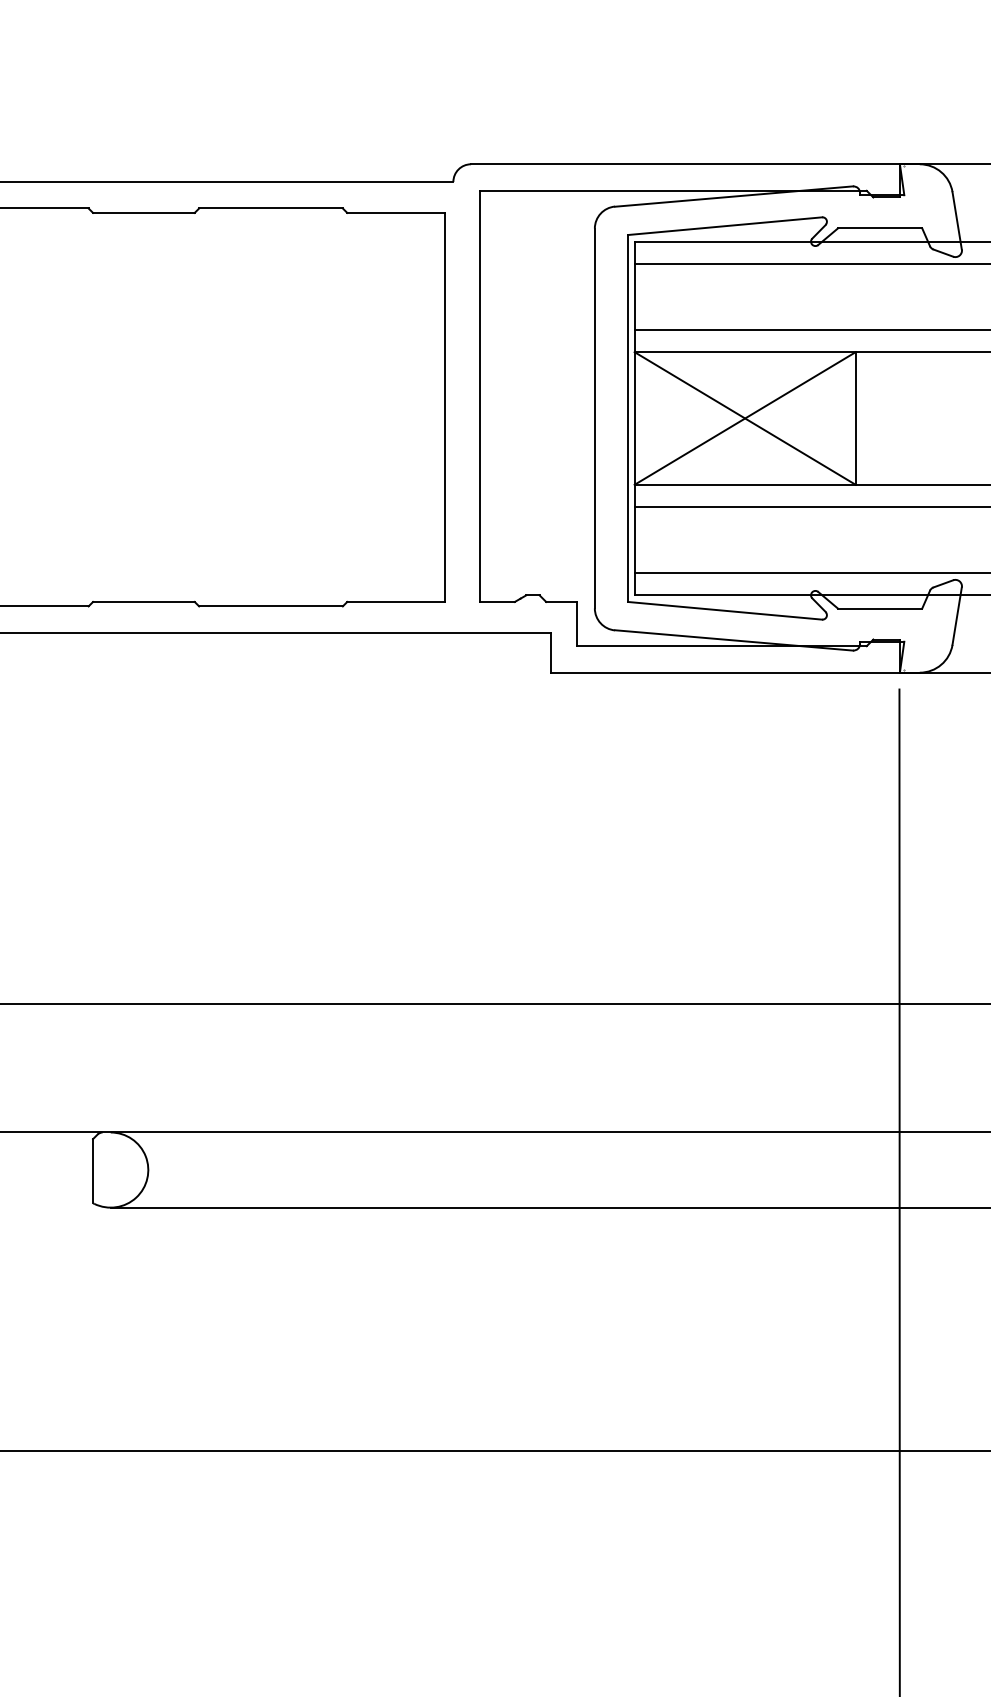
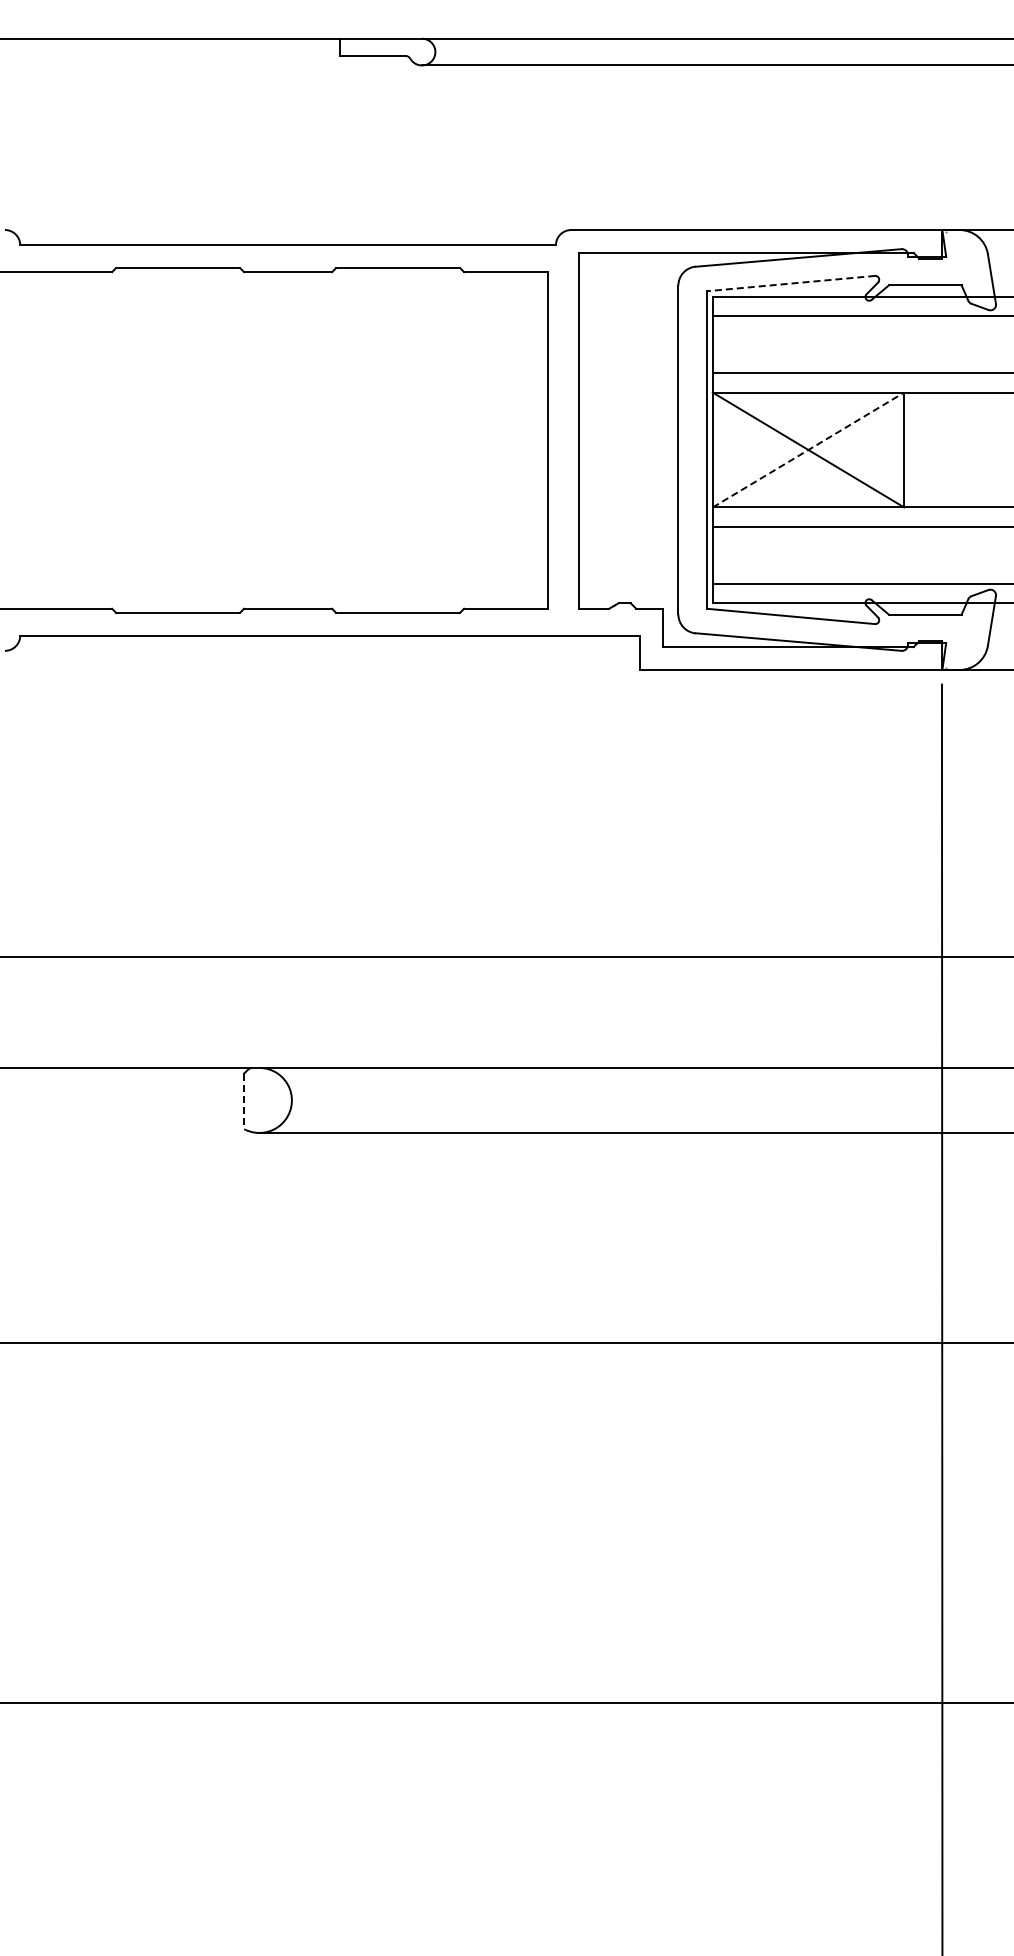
line: (724, 226) -> (790, 283), solid -> dashed
line: (745, 419) -> (808, 450), solid -> dashed
line: (93, 1171) -> (244, 1101), solid -> dashed

